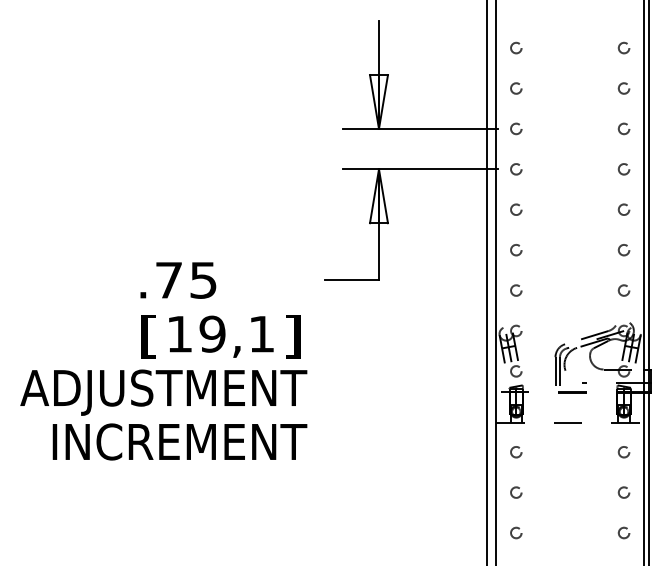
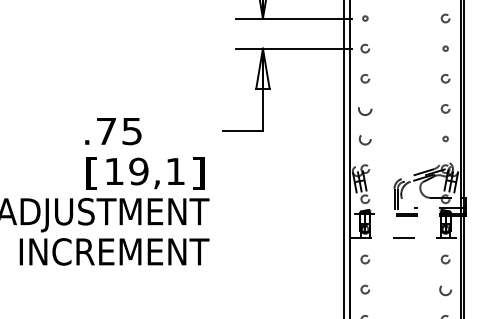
circle: (516, 128) -> (365, 18), size x0.6
circle: (623, 169) -> (445, 48), size x0.6
circle: (516, 250) -> (365, 109), size x1.6
circle: (516, 290) -> (365, 138), size x1.4
circle: (623, 290) -> (445, 138), size x0.6
circle: (623, 492) -> (445, 289), size x1.4

